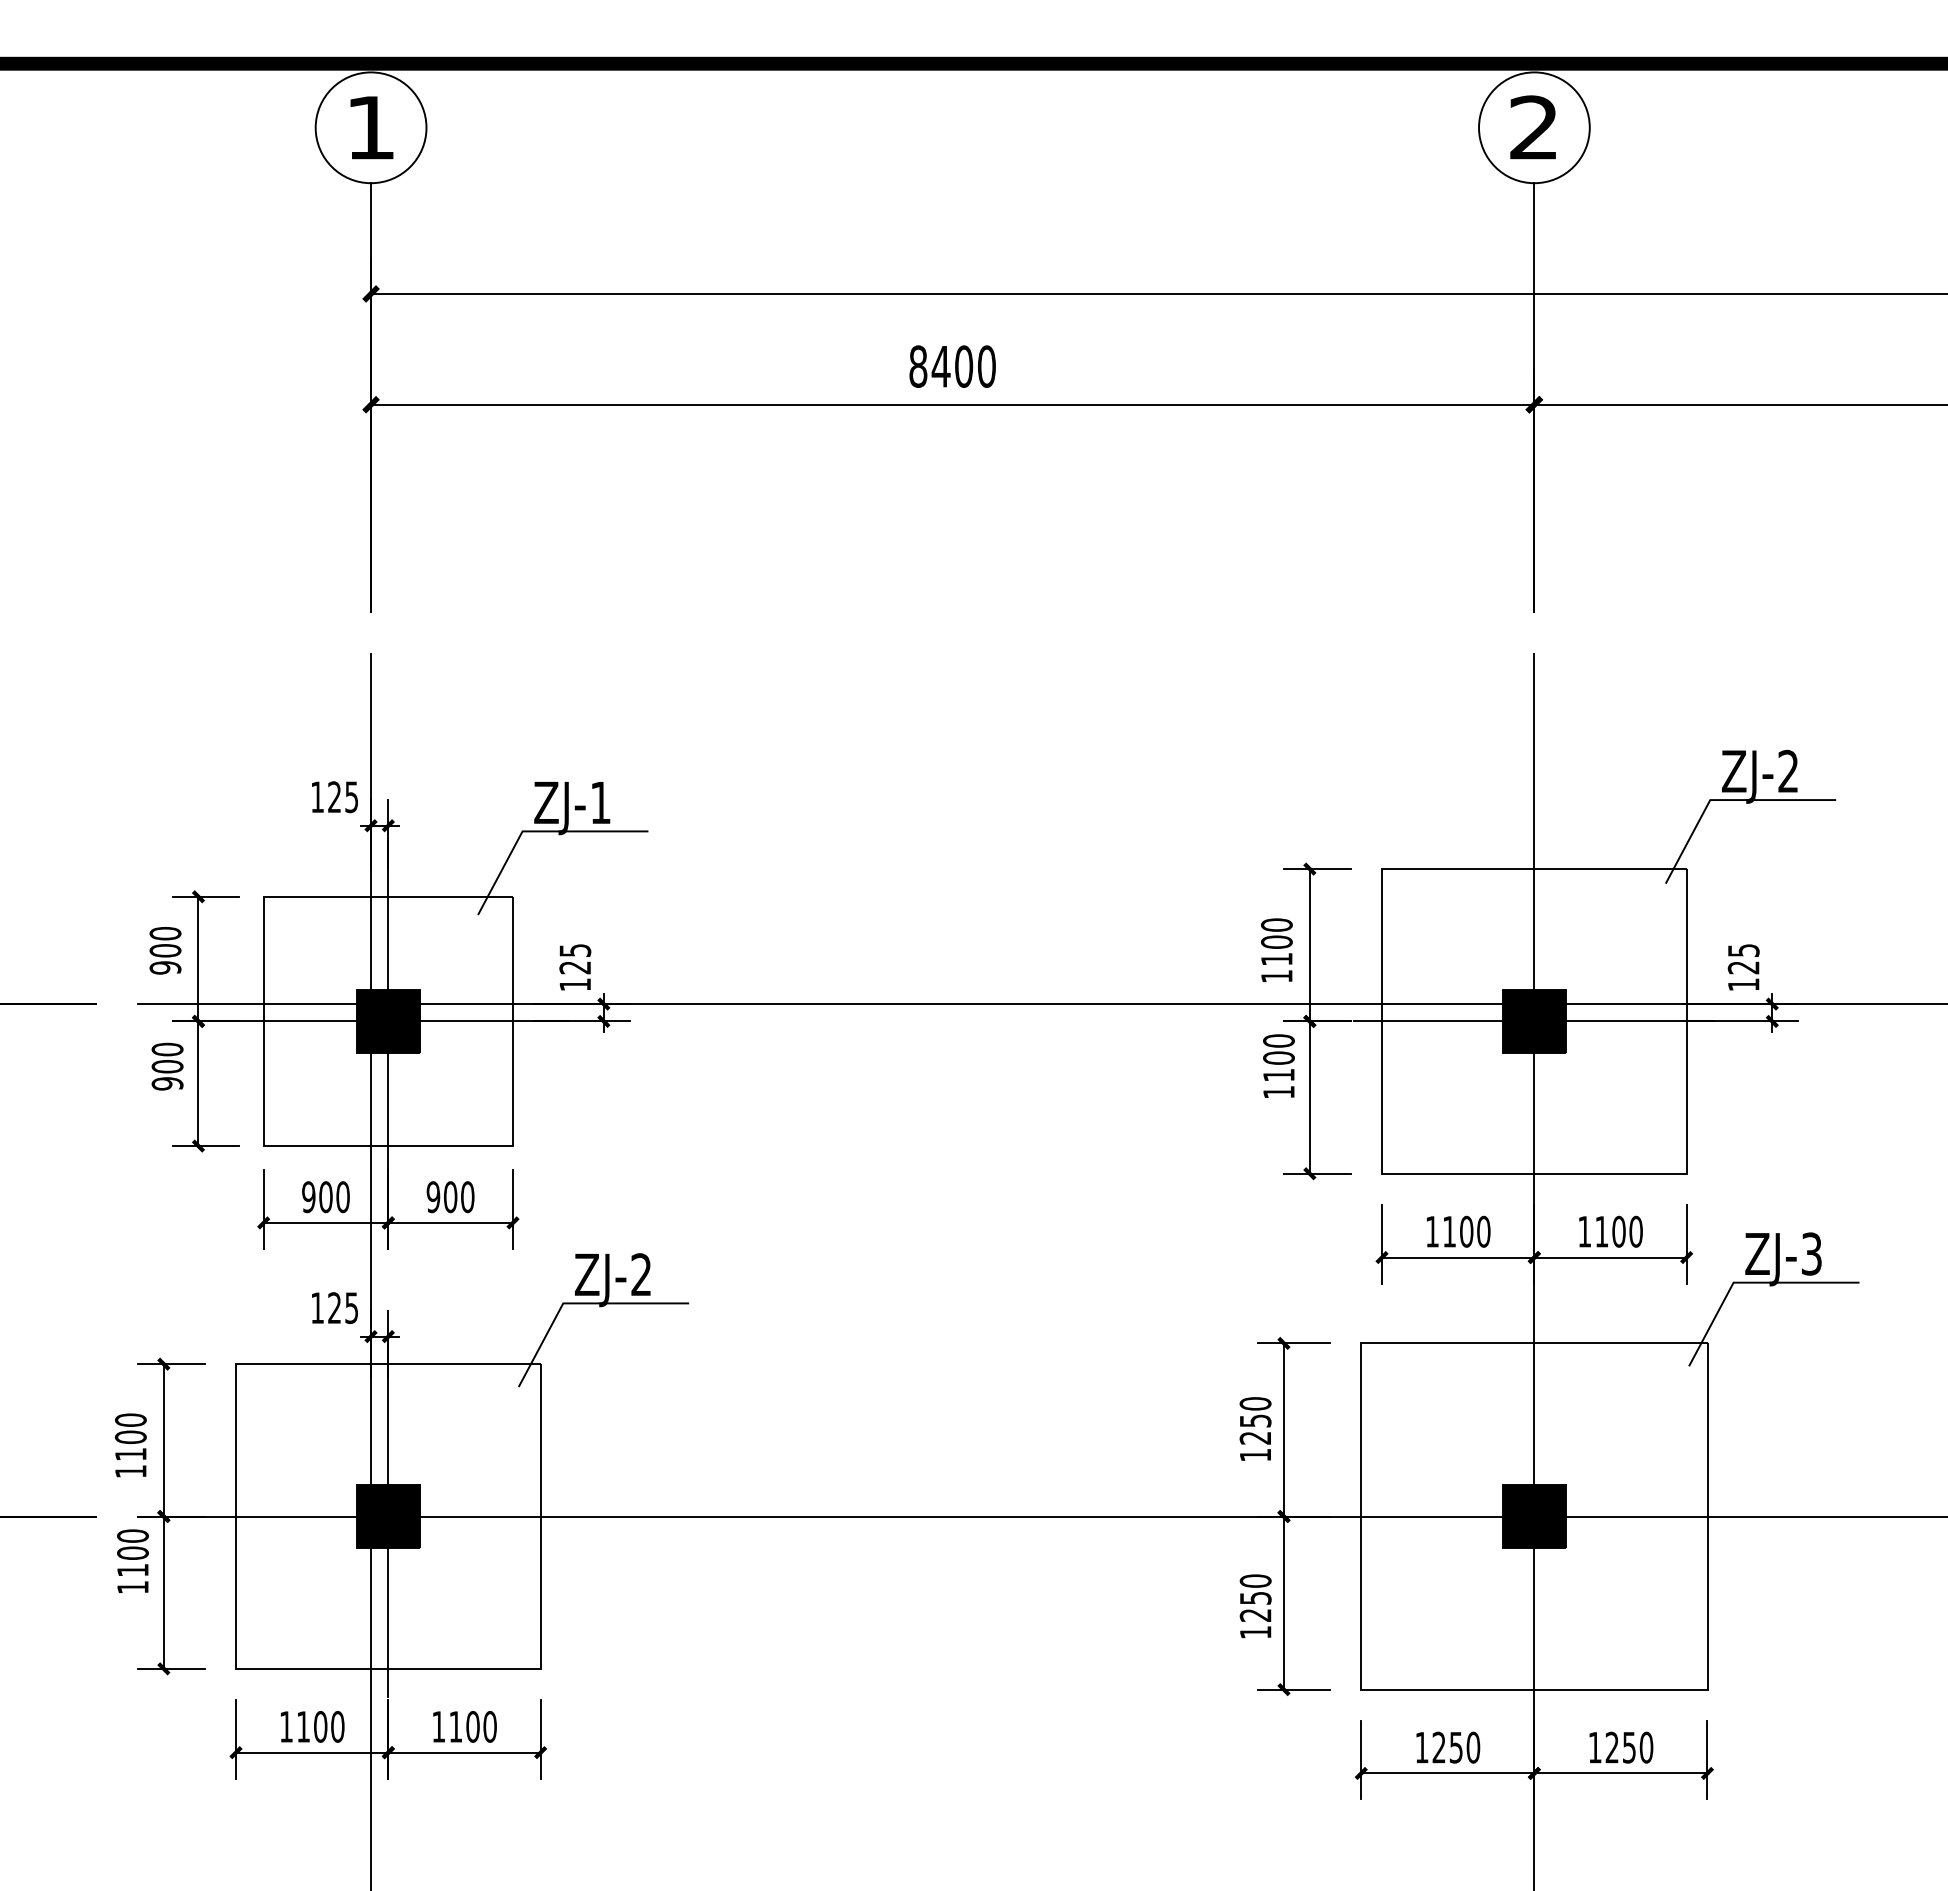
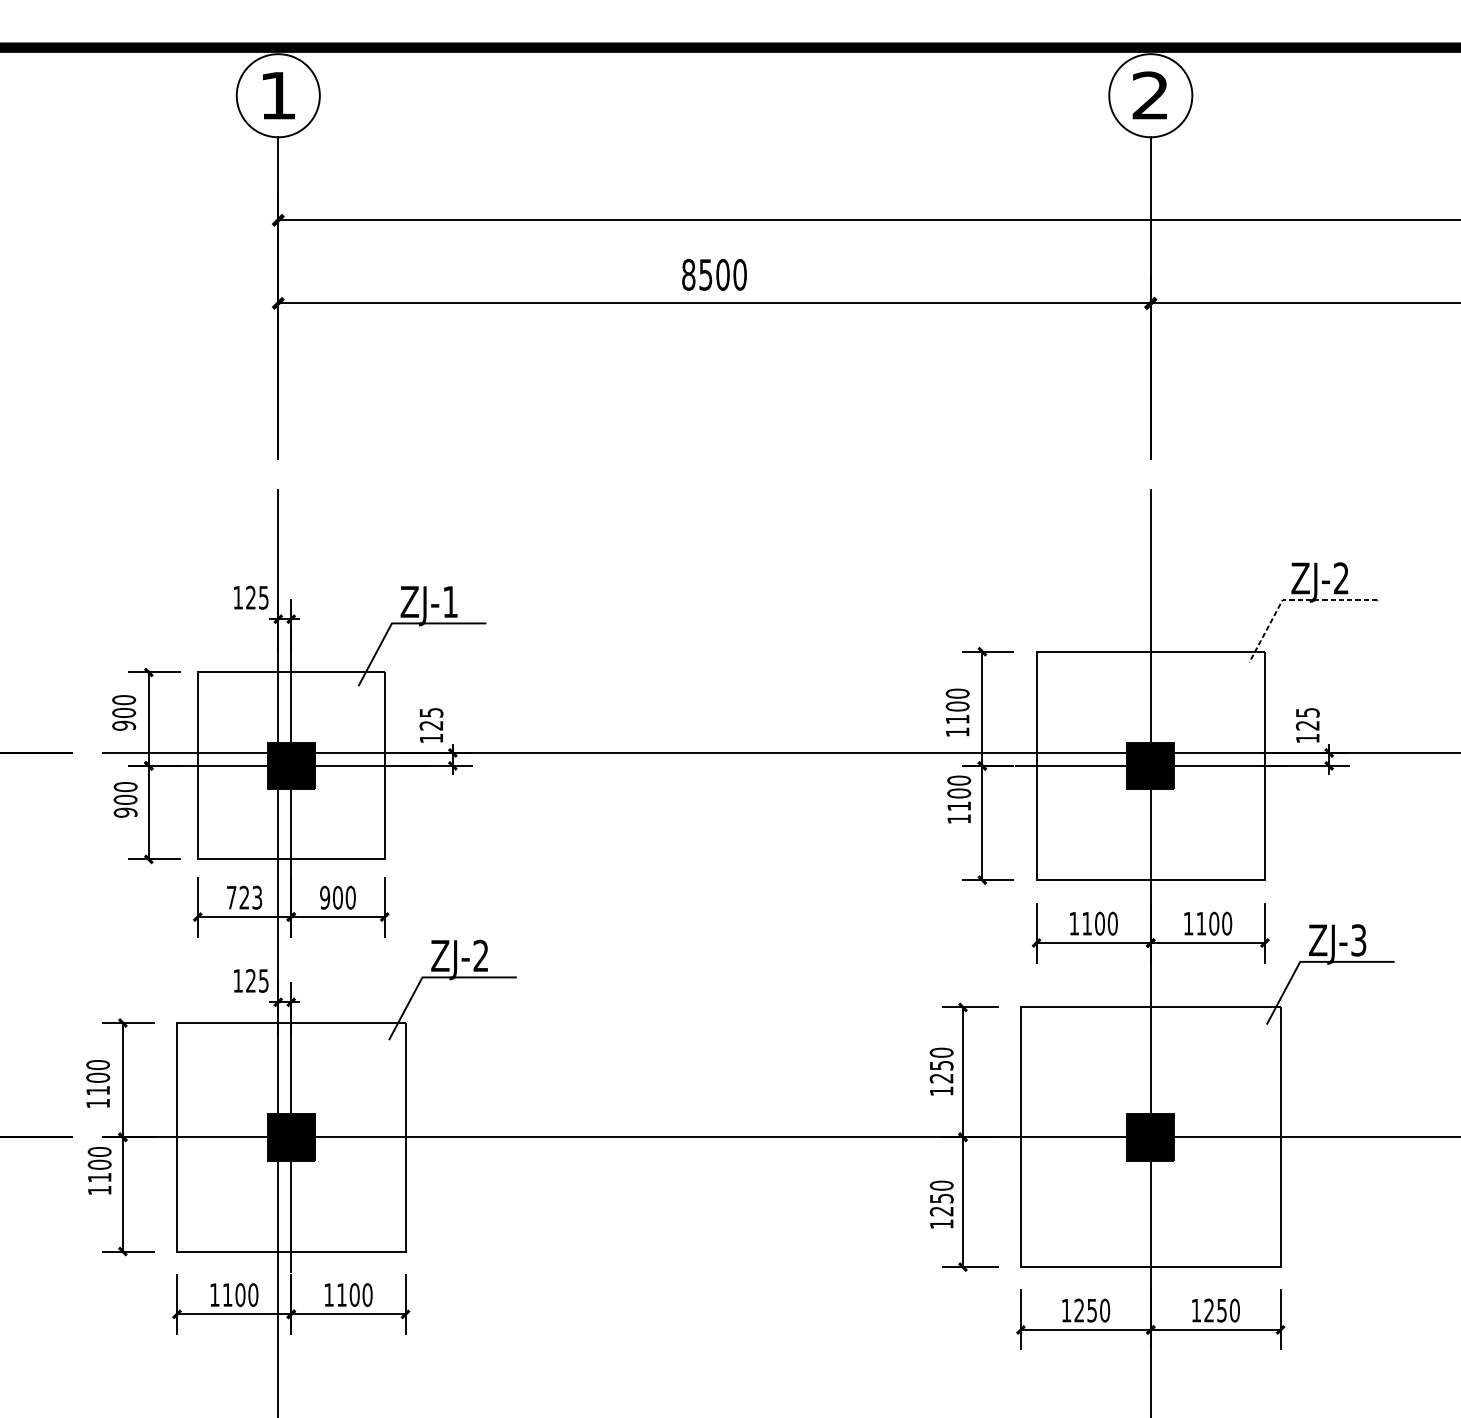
text: (940, 366) -> (705, 274), 8400 -> 8500
line: (1725, 800) -> (1294, 600), solid -> dashed
text: (325, 1197) -> (244, 898), 900 -> 723

